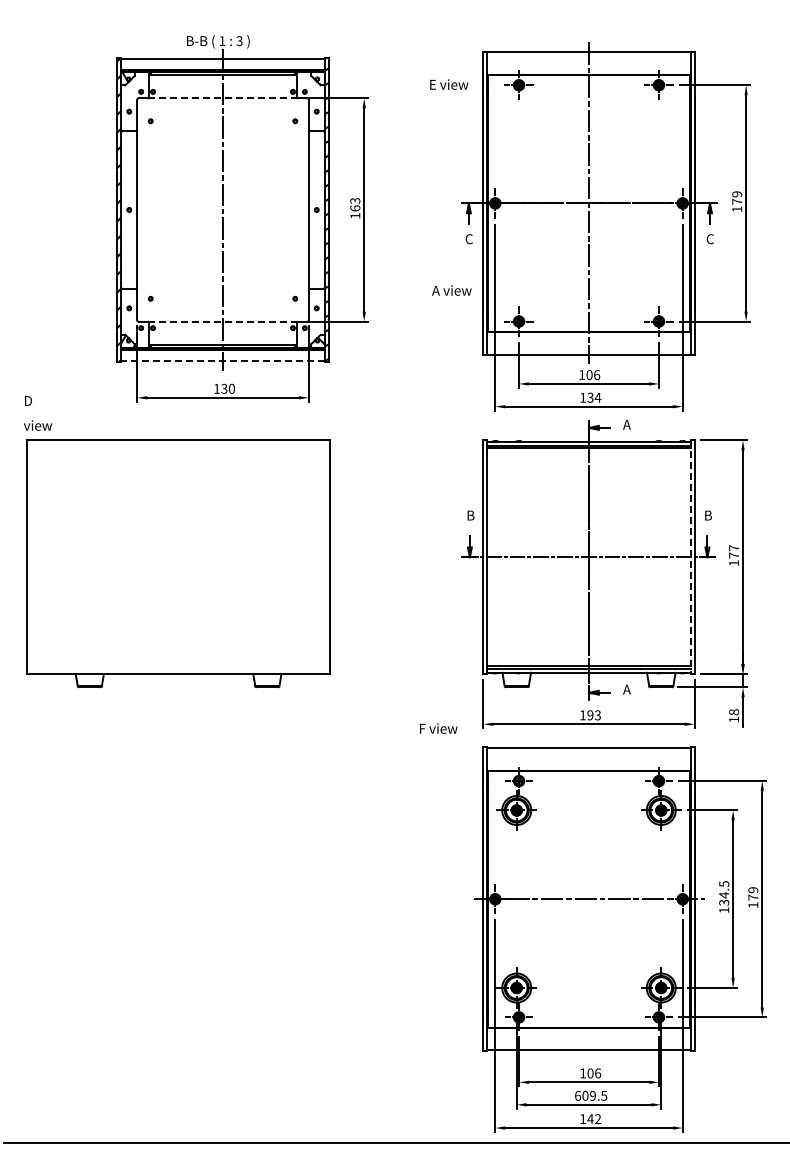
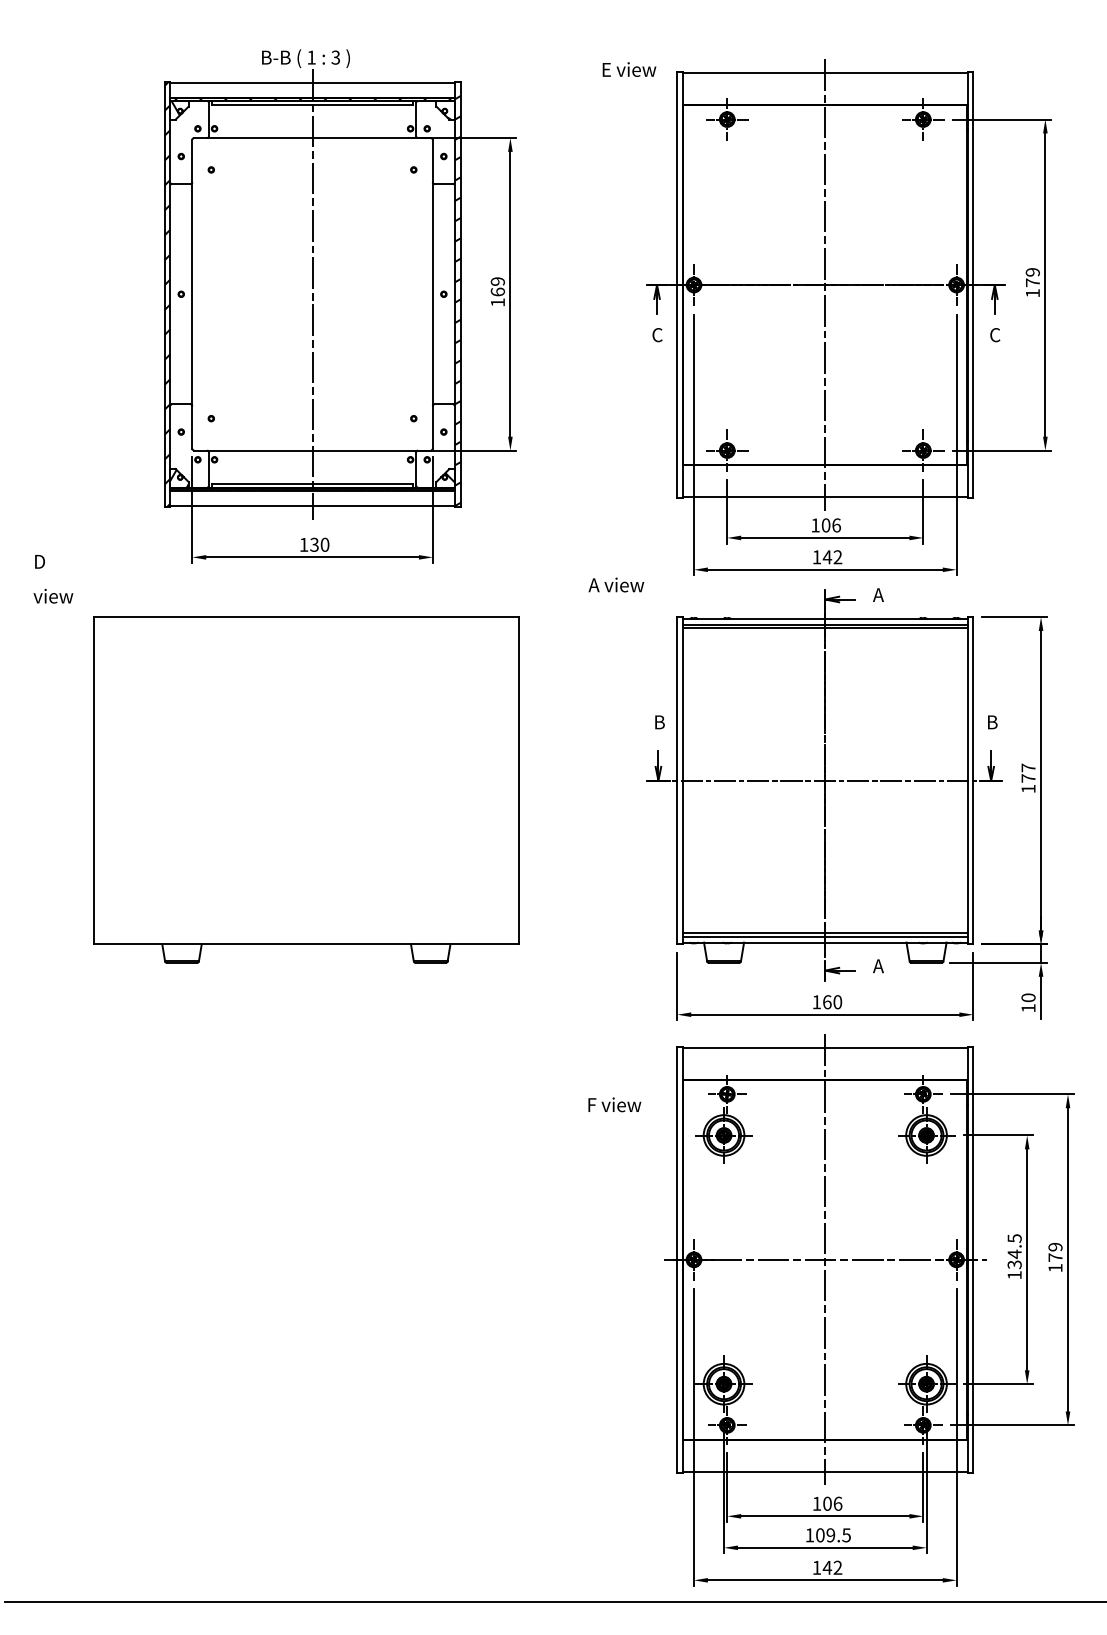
text: (449, 84) -> (629, 69), moved
line: (223, 98) -> (313, 138), dashed -> solid
text: (355, 200) -> (498, 280), 163 -> 169
text: (451, 290) -> (615, 584), moved
line: (222, 321) -> (311, 450), dashed -> solid
line: (223, 361) -> (313, 506), dashed -> solid
text: (594, 397) -> (832, 556), 134 -> 142
line: (690, 557) -> (967, 781), dashed -> solid
part: (178, 563) -> (306, 789), moved
text: (733, 712) -> (1027, 998), 18 -> 10
text: (593, 715) -> (831, 1002), 193 -> 160
text: (438, 728) -> (614, 1104), moved
line: (589, 899) -> (825, 1260), added
text: (578, 1095) -> (810, 1534), 609.5 -> 109.5

